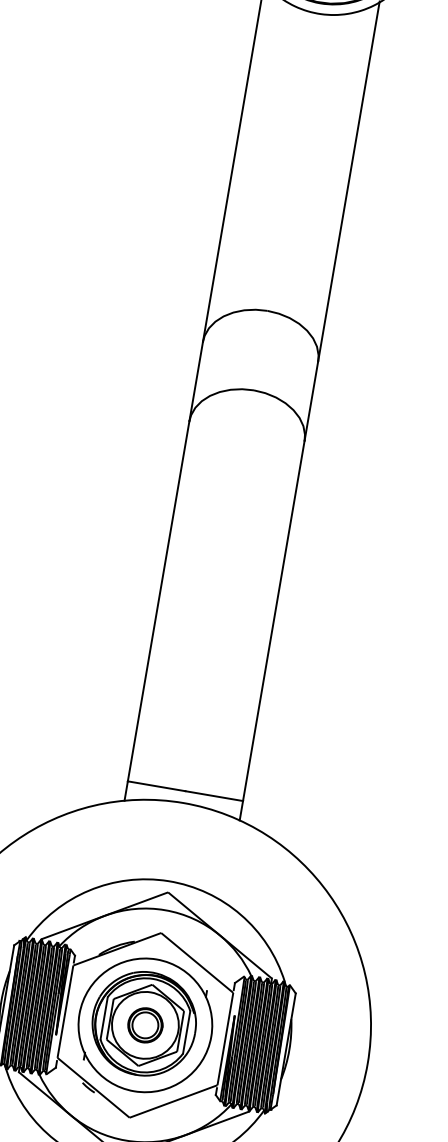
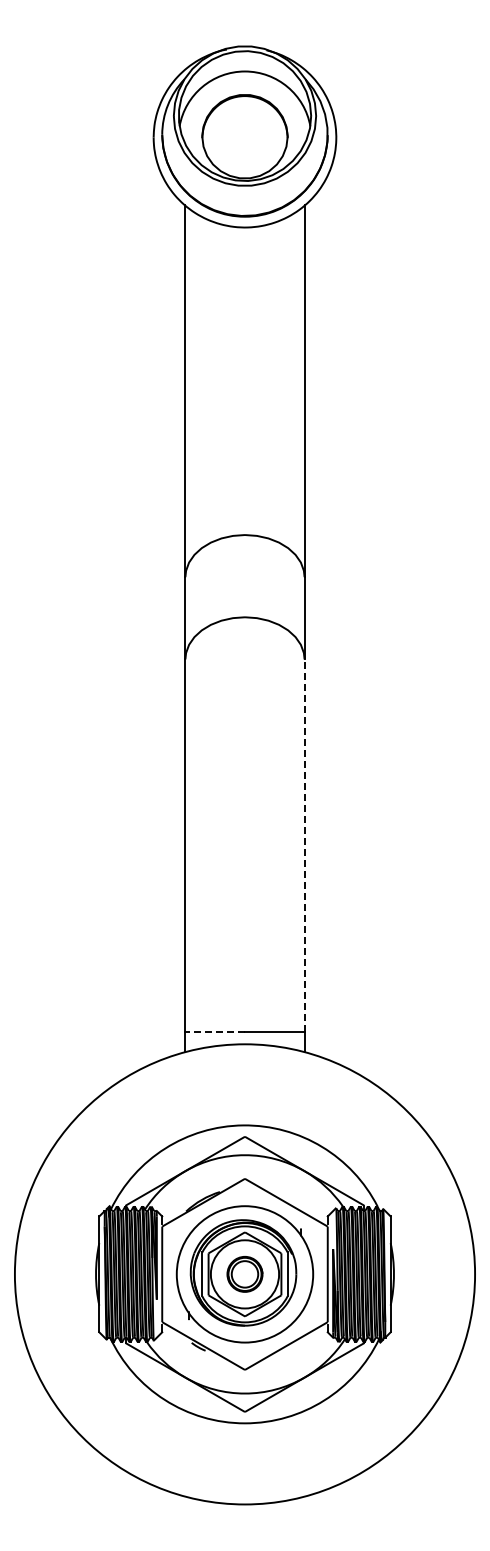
line: (273, 620) -> (304, 845), solid -> dashed
line: (156, 786) -> (215, 1032), solid -> dashed

